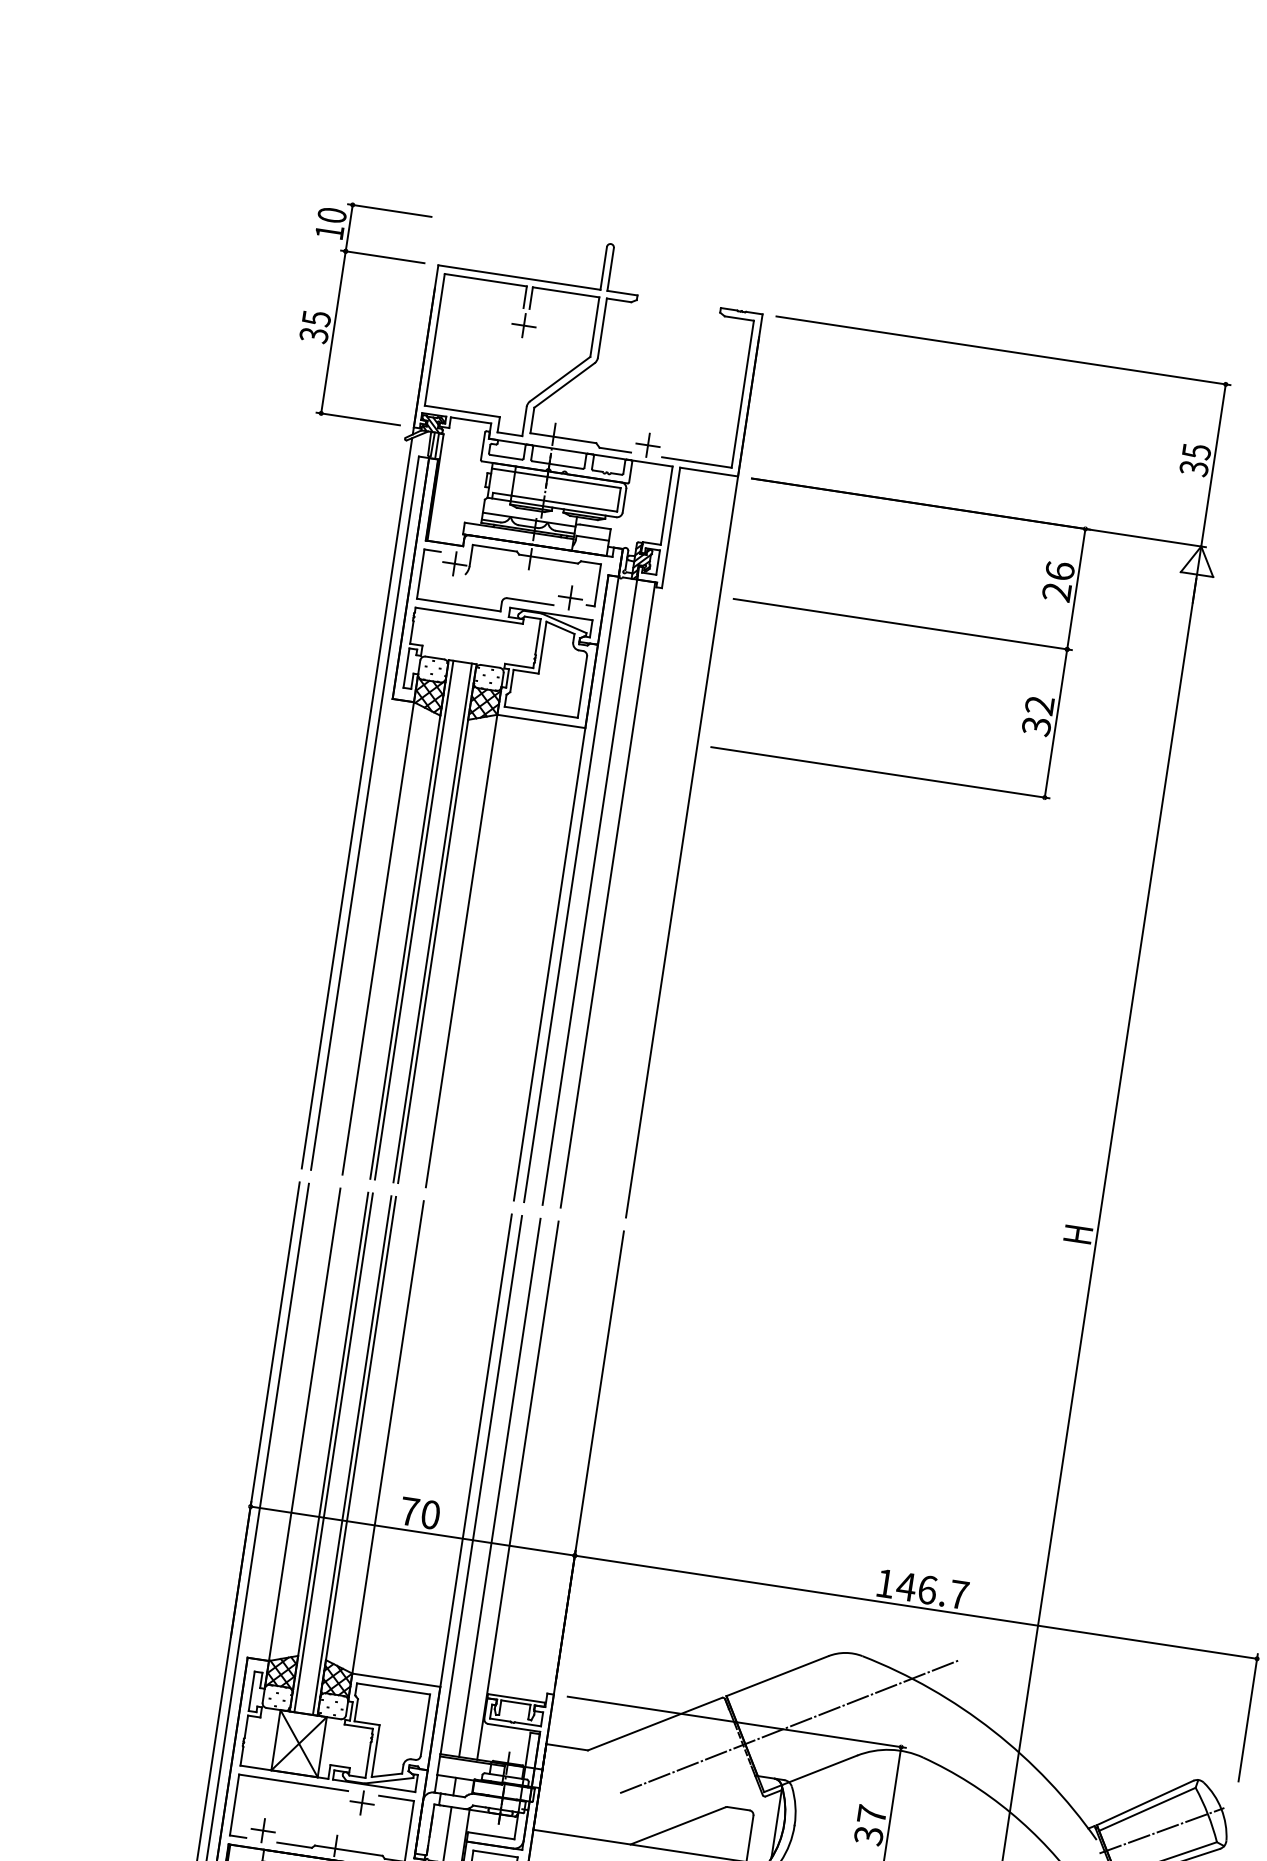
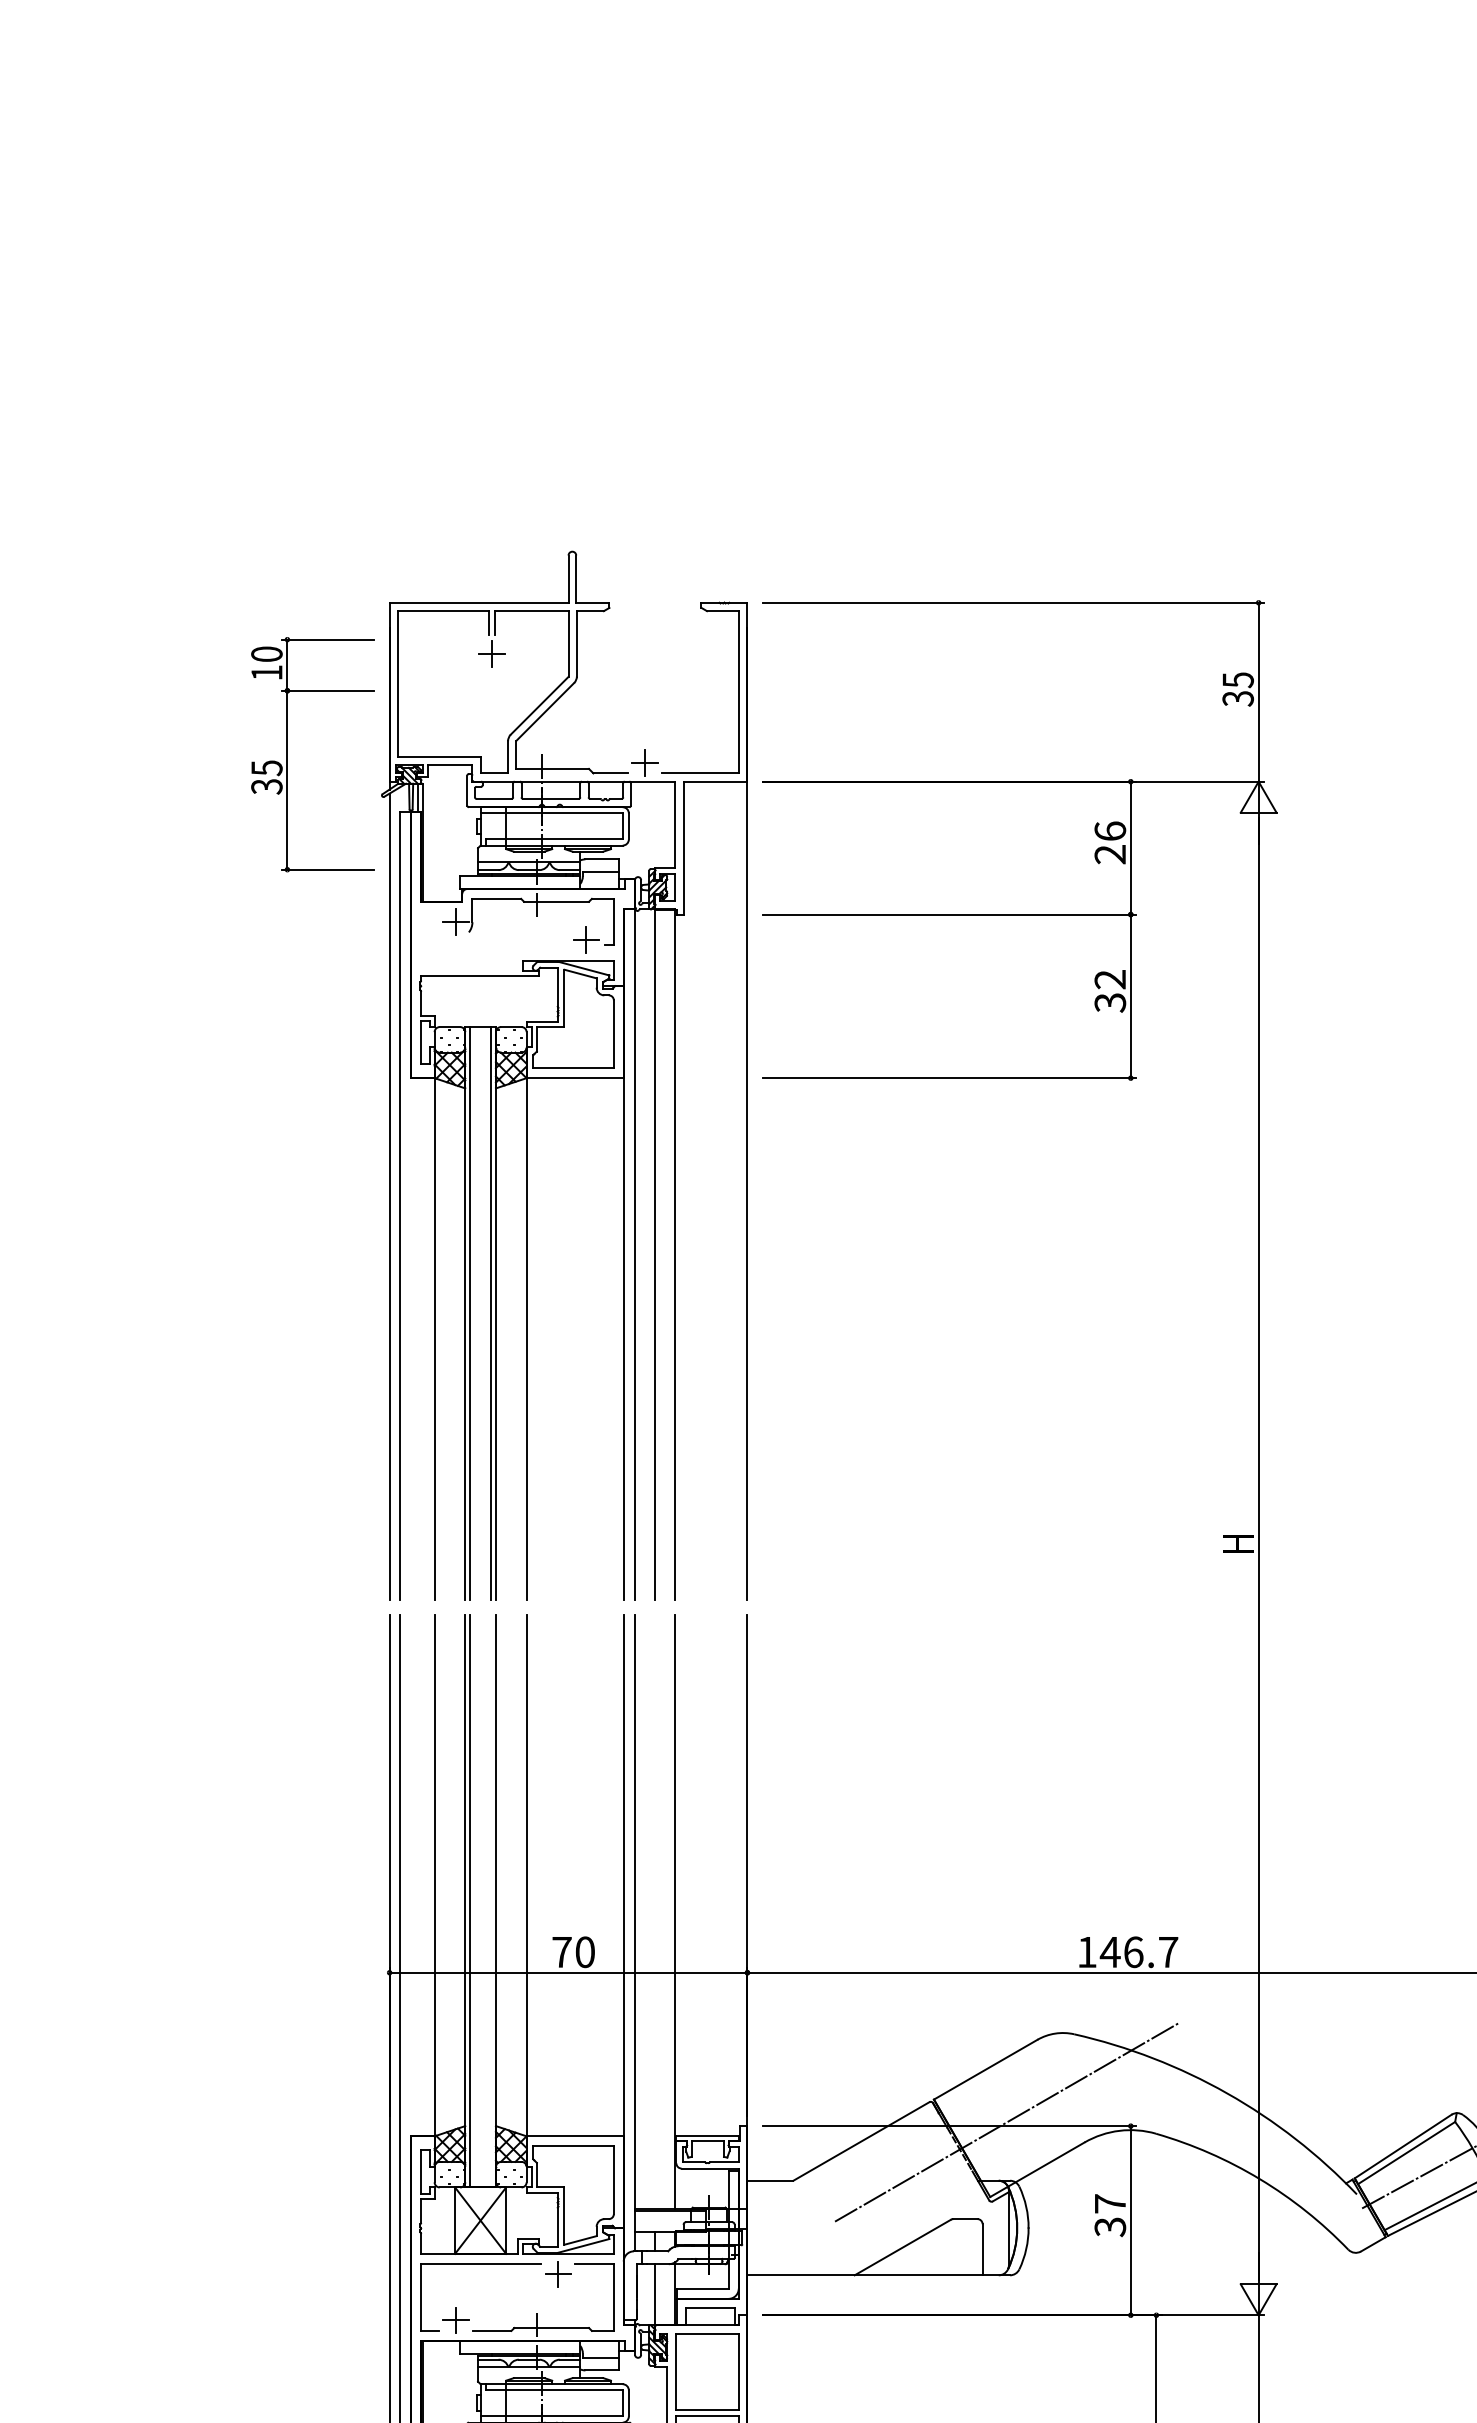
part: (337, 309) -> (287, 754), moved
part: (501, 599) -> (512, 953), removed
line: (351, 1454) -> (490, 1900), removed
line: (499, 1487) -> (655, 1911), removed

